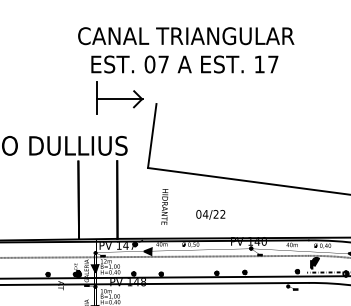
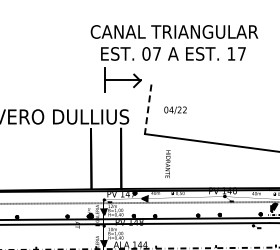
line: (152, 136) -> (148, 109), solid -> dashed
text: (164, 207) -> (167, 164), moved
text: (210, 215) -> (175, 110), moved

